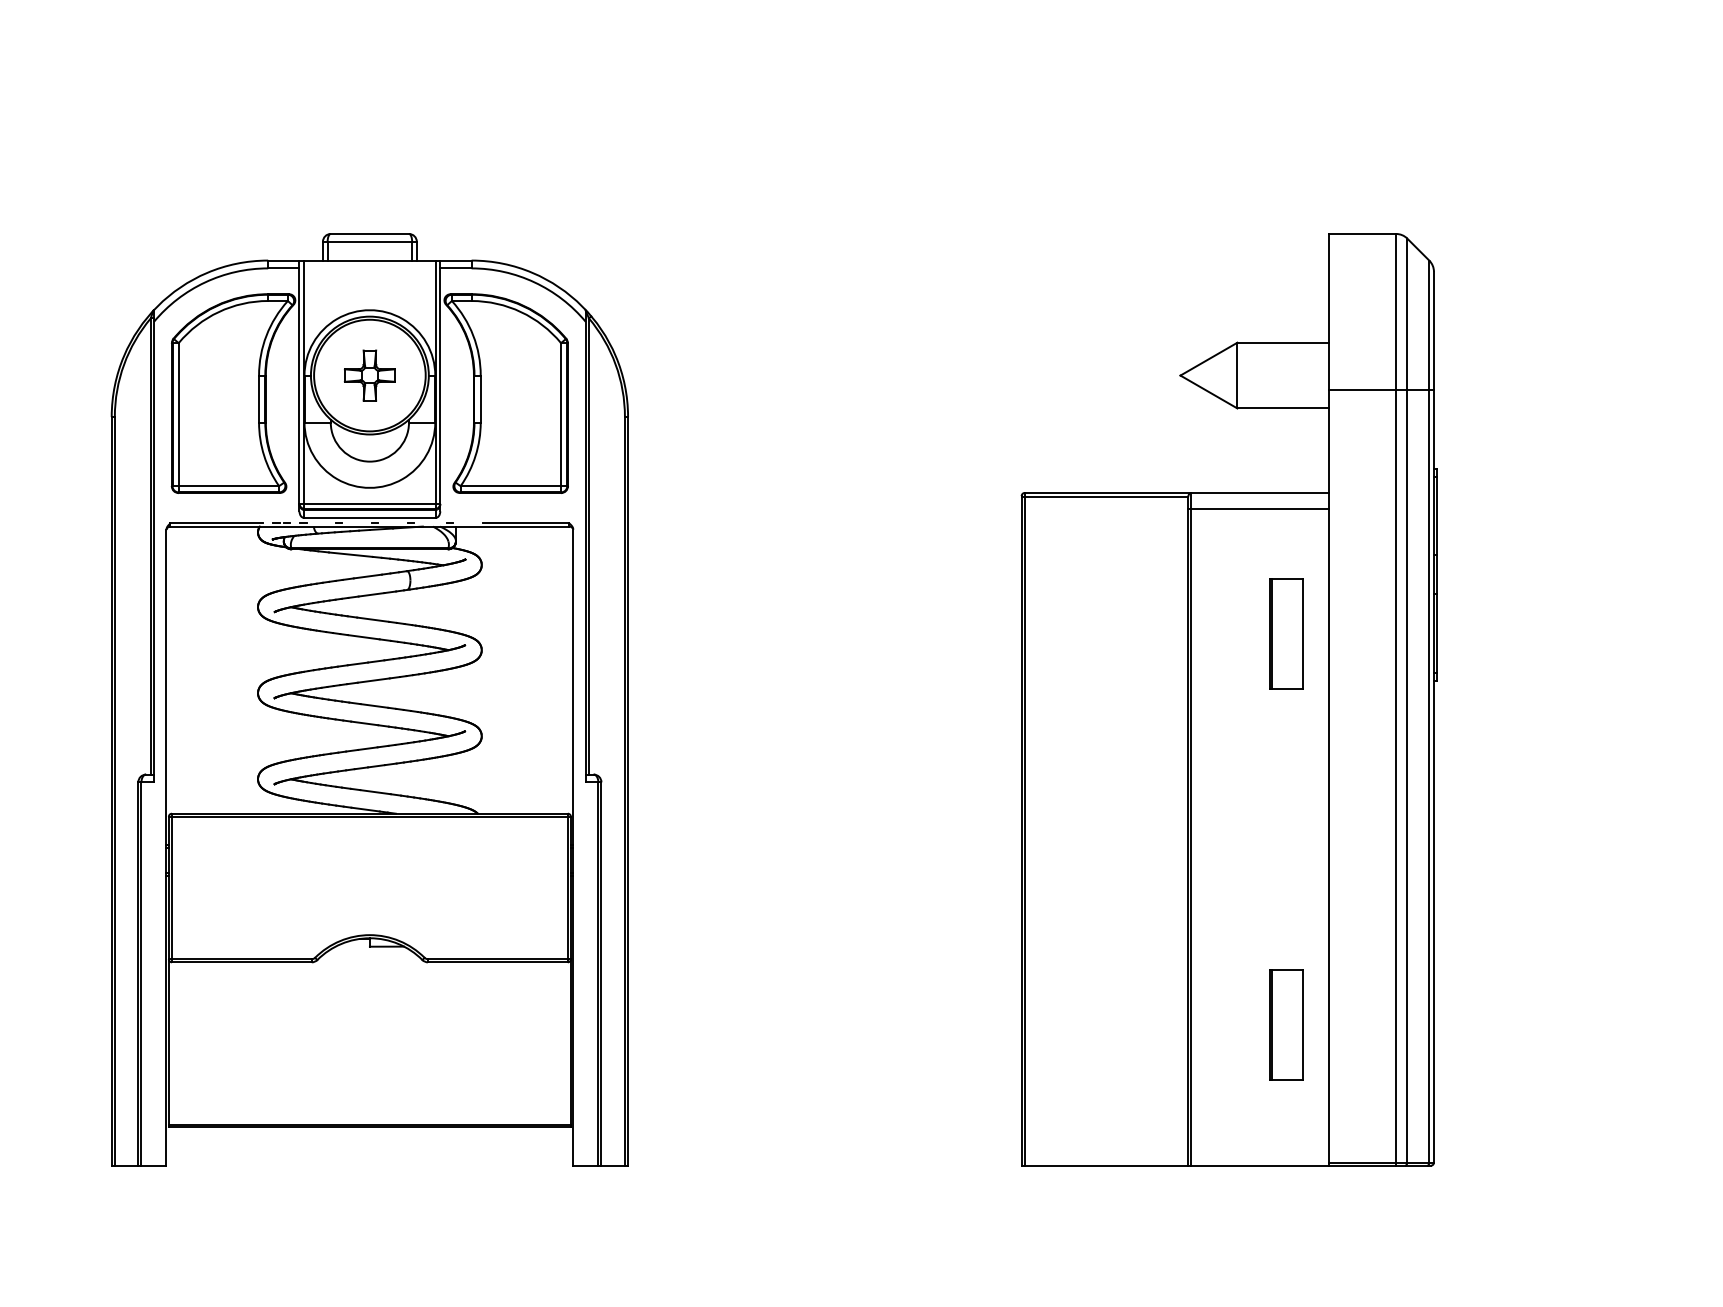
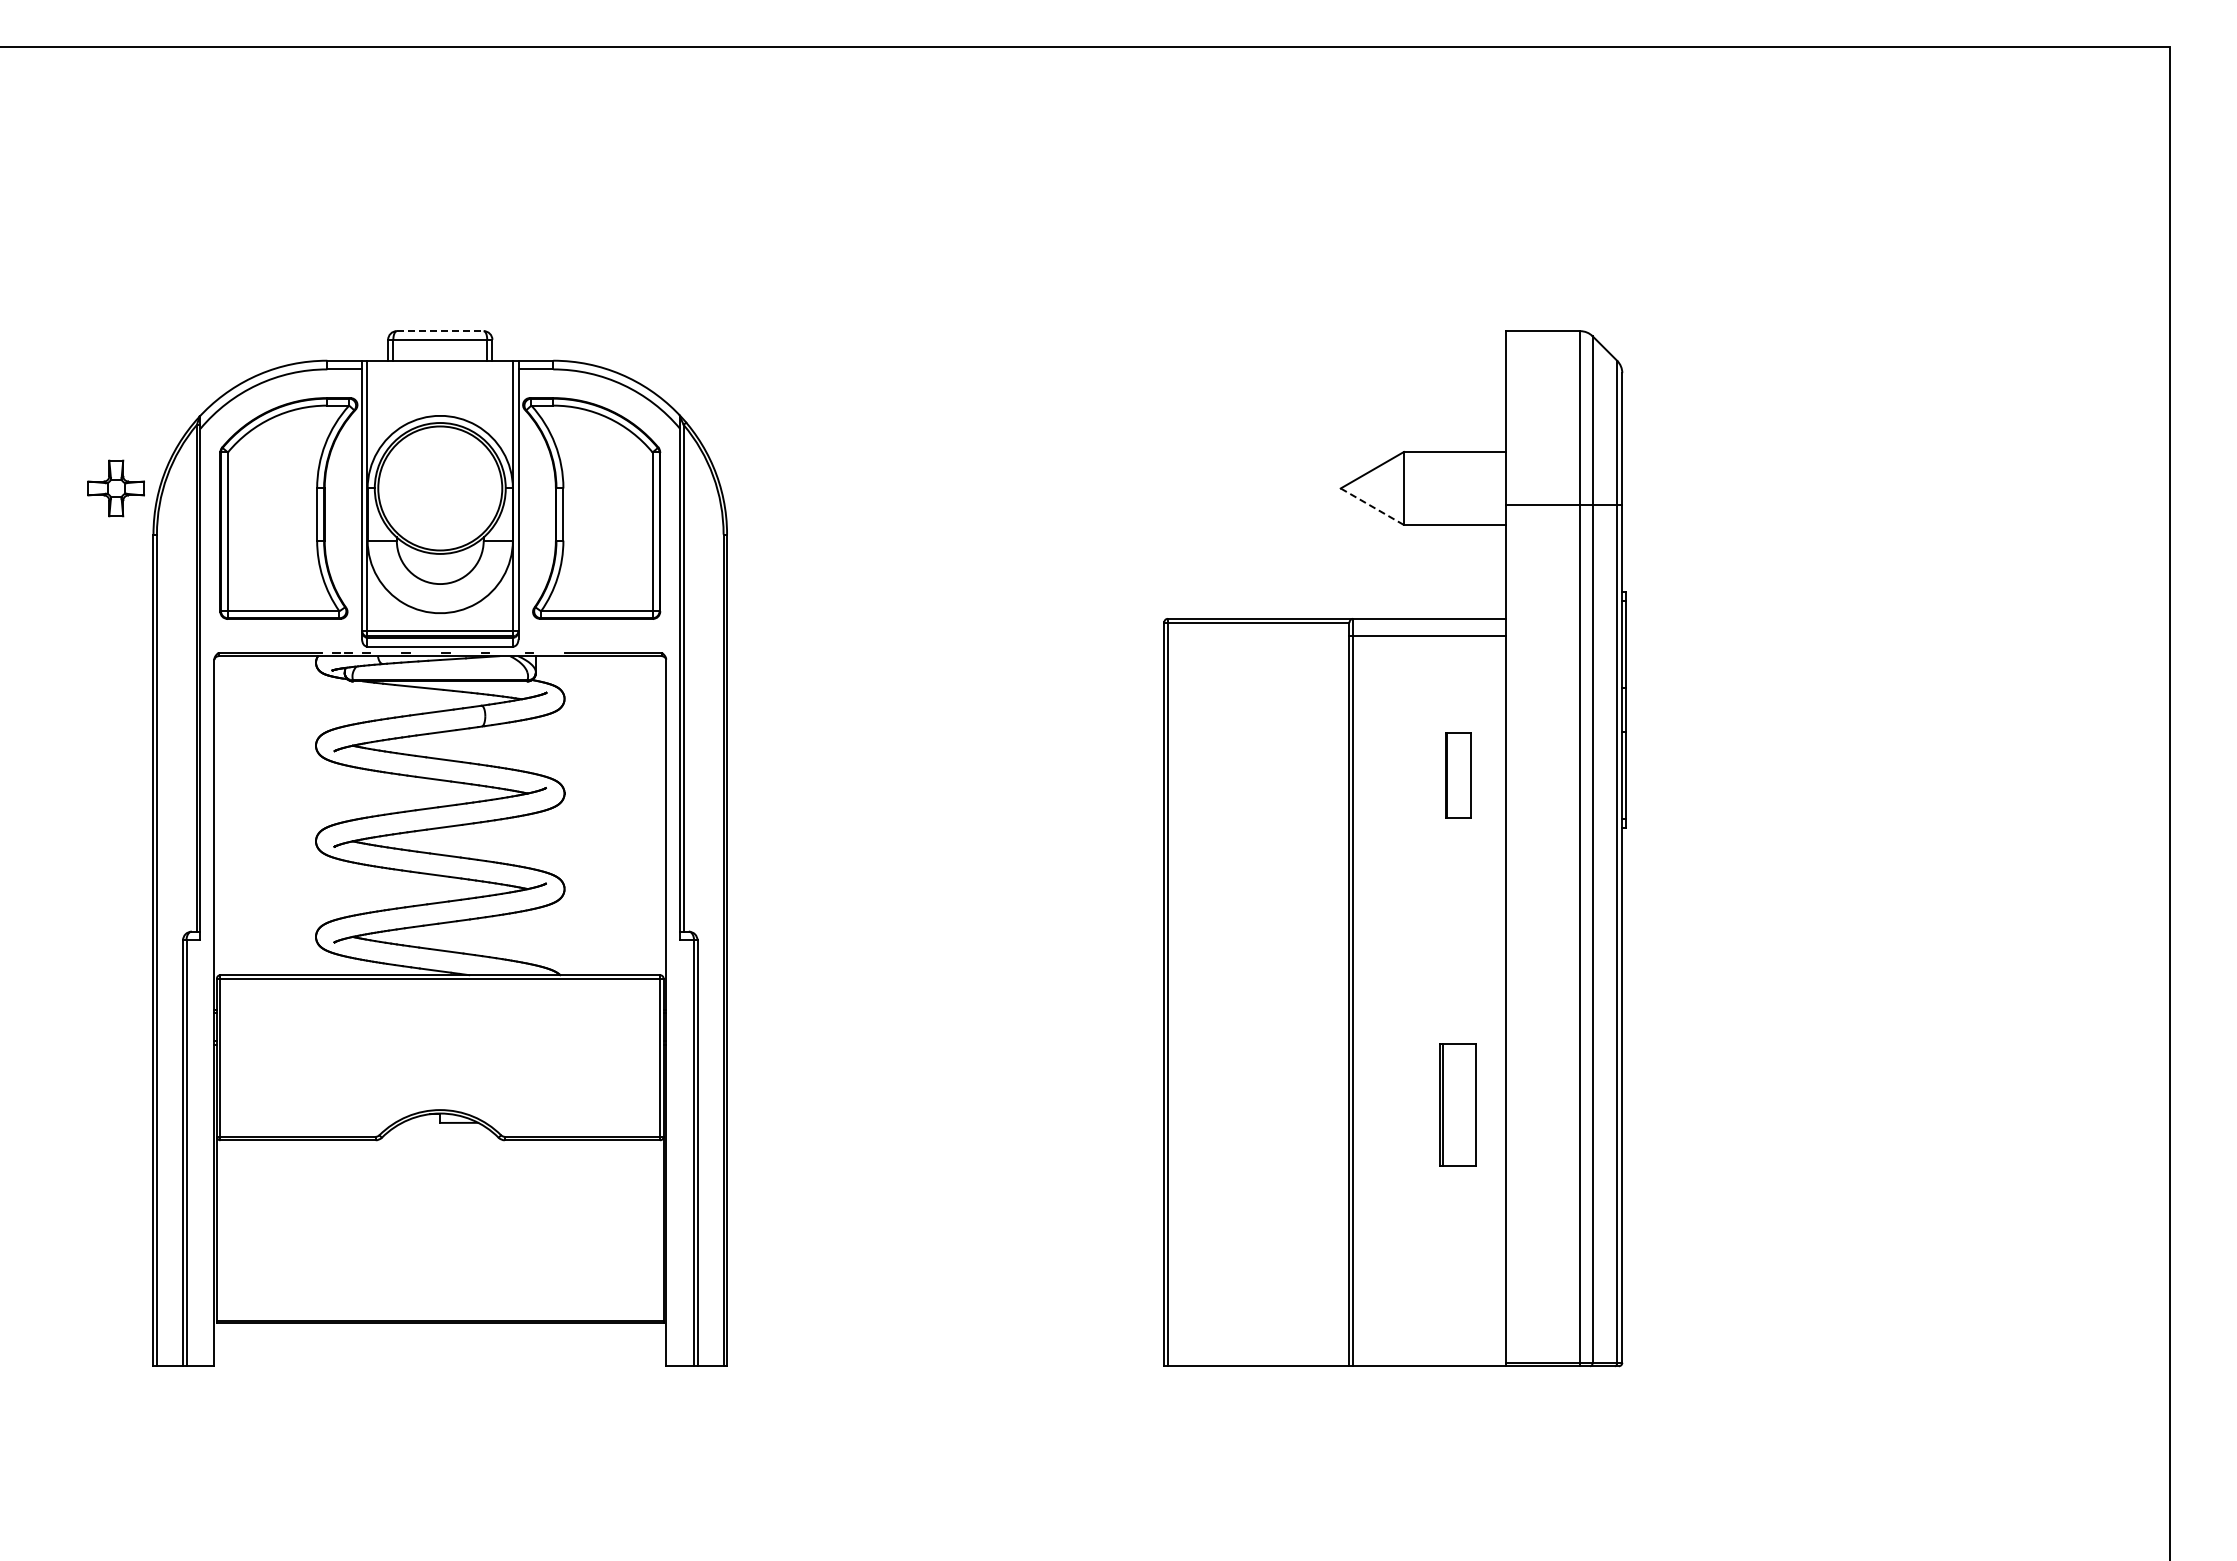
line: (370, 234) -> (440, 331), solid -> dashed
part: (369, 375) -> (115, 488), moved
line: (1208, 391) -> (1371, 506), solid -> dashed
part: (1285, 633) -> (1457, 774), size x0.7
part: (1285, 1024) -> (1457, 1104), moved

